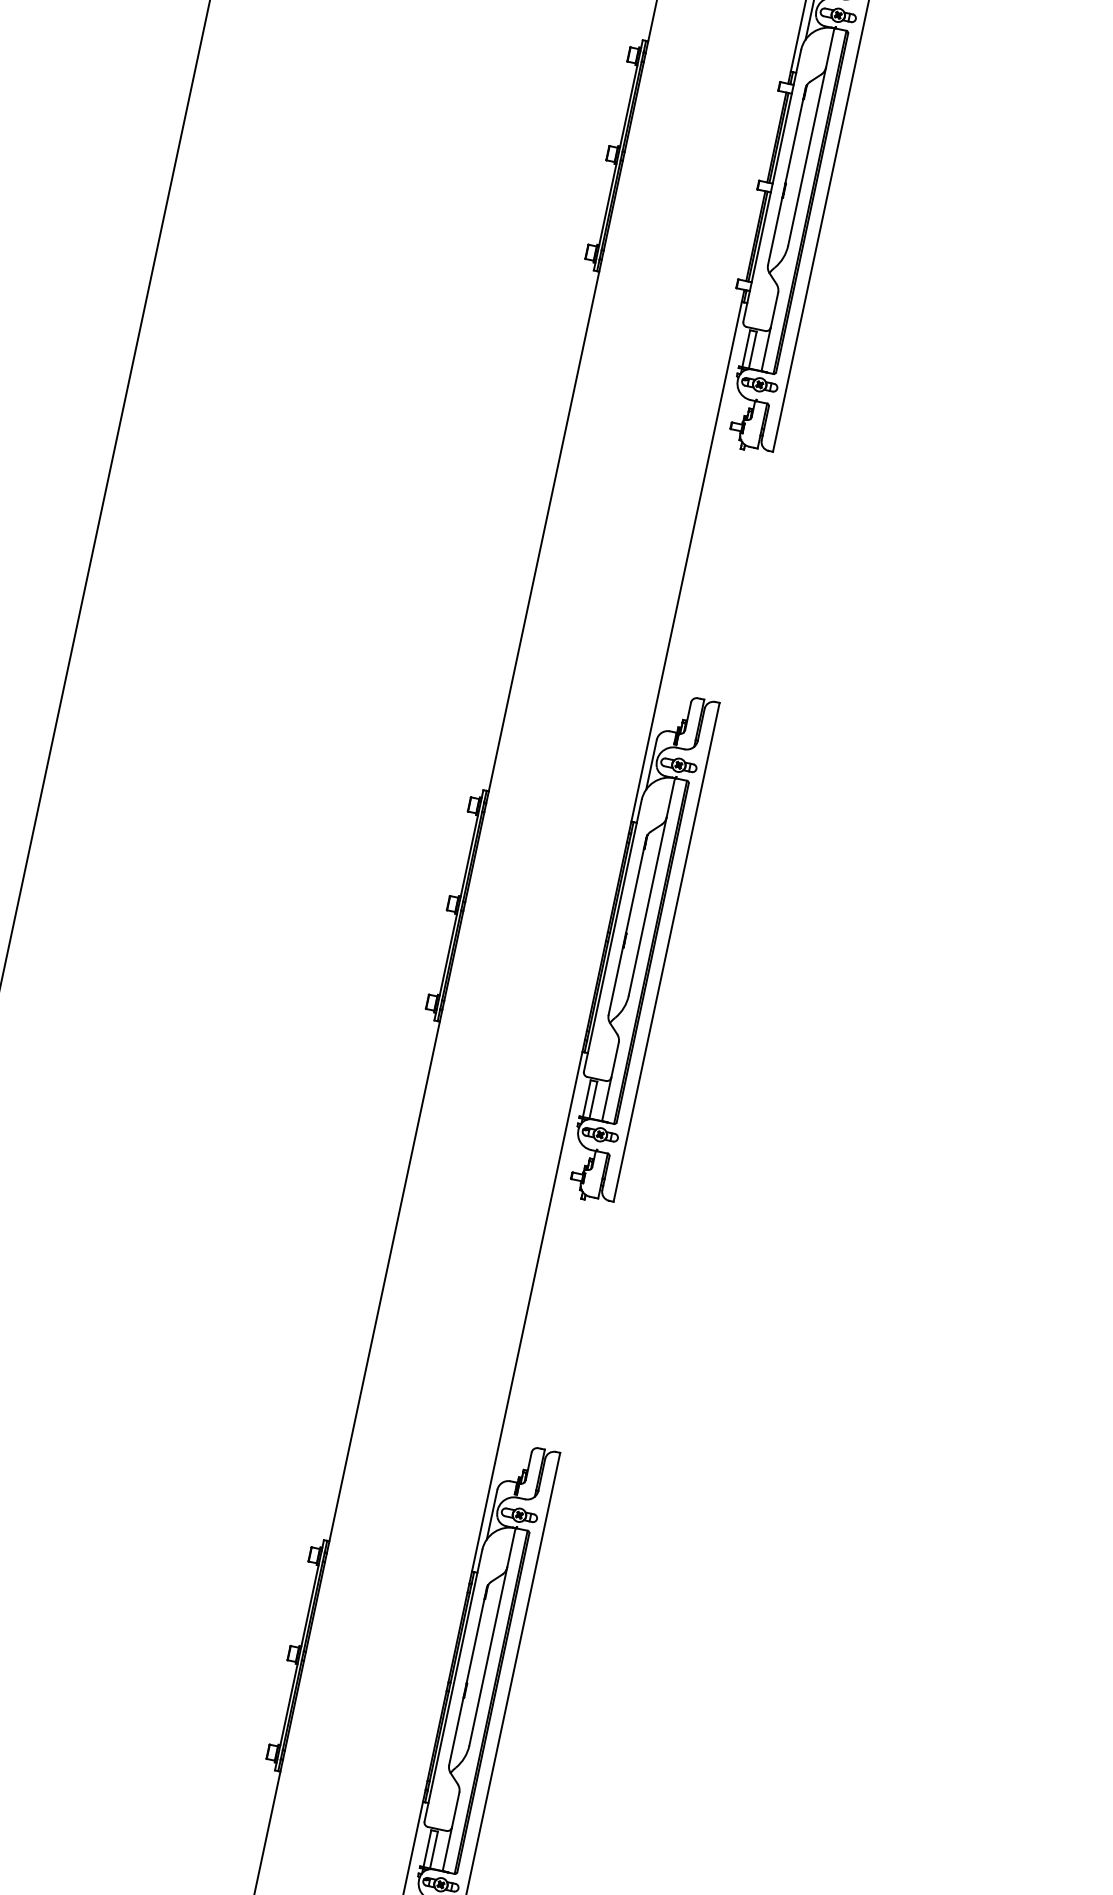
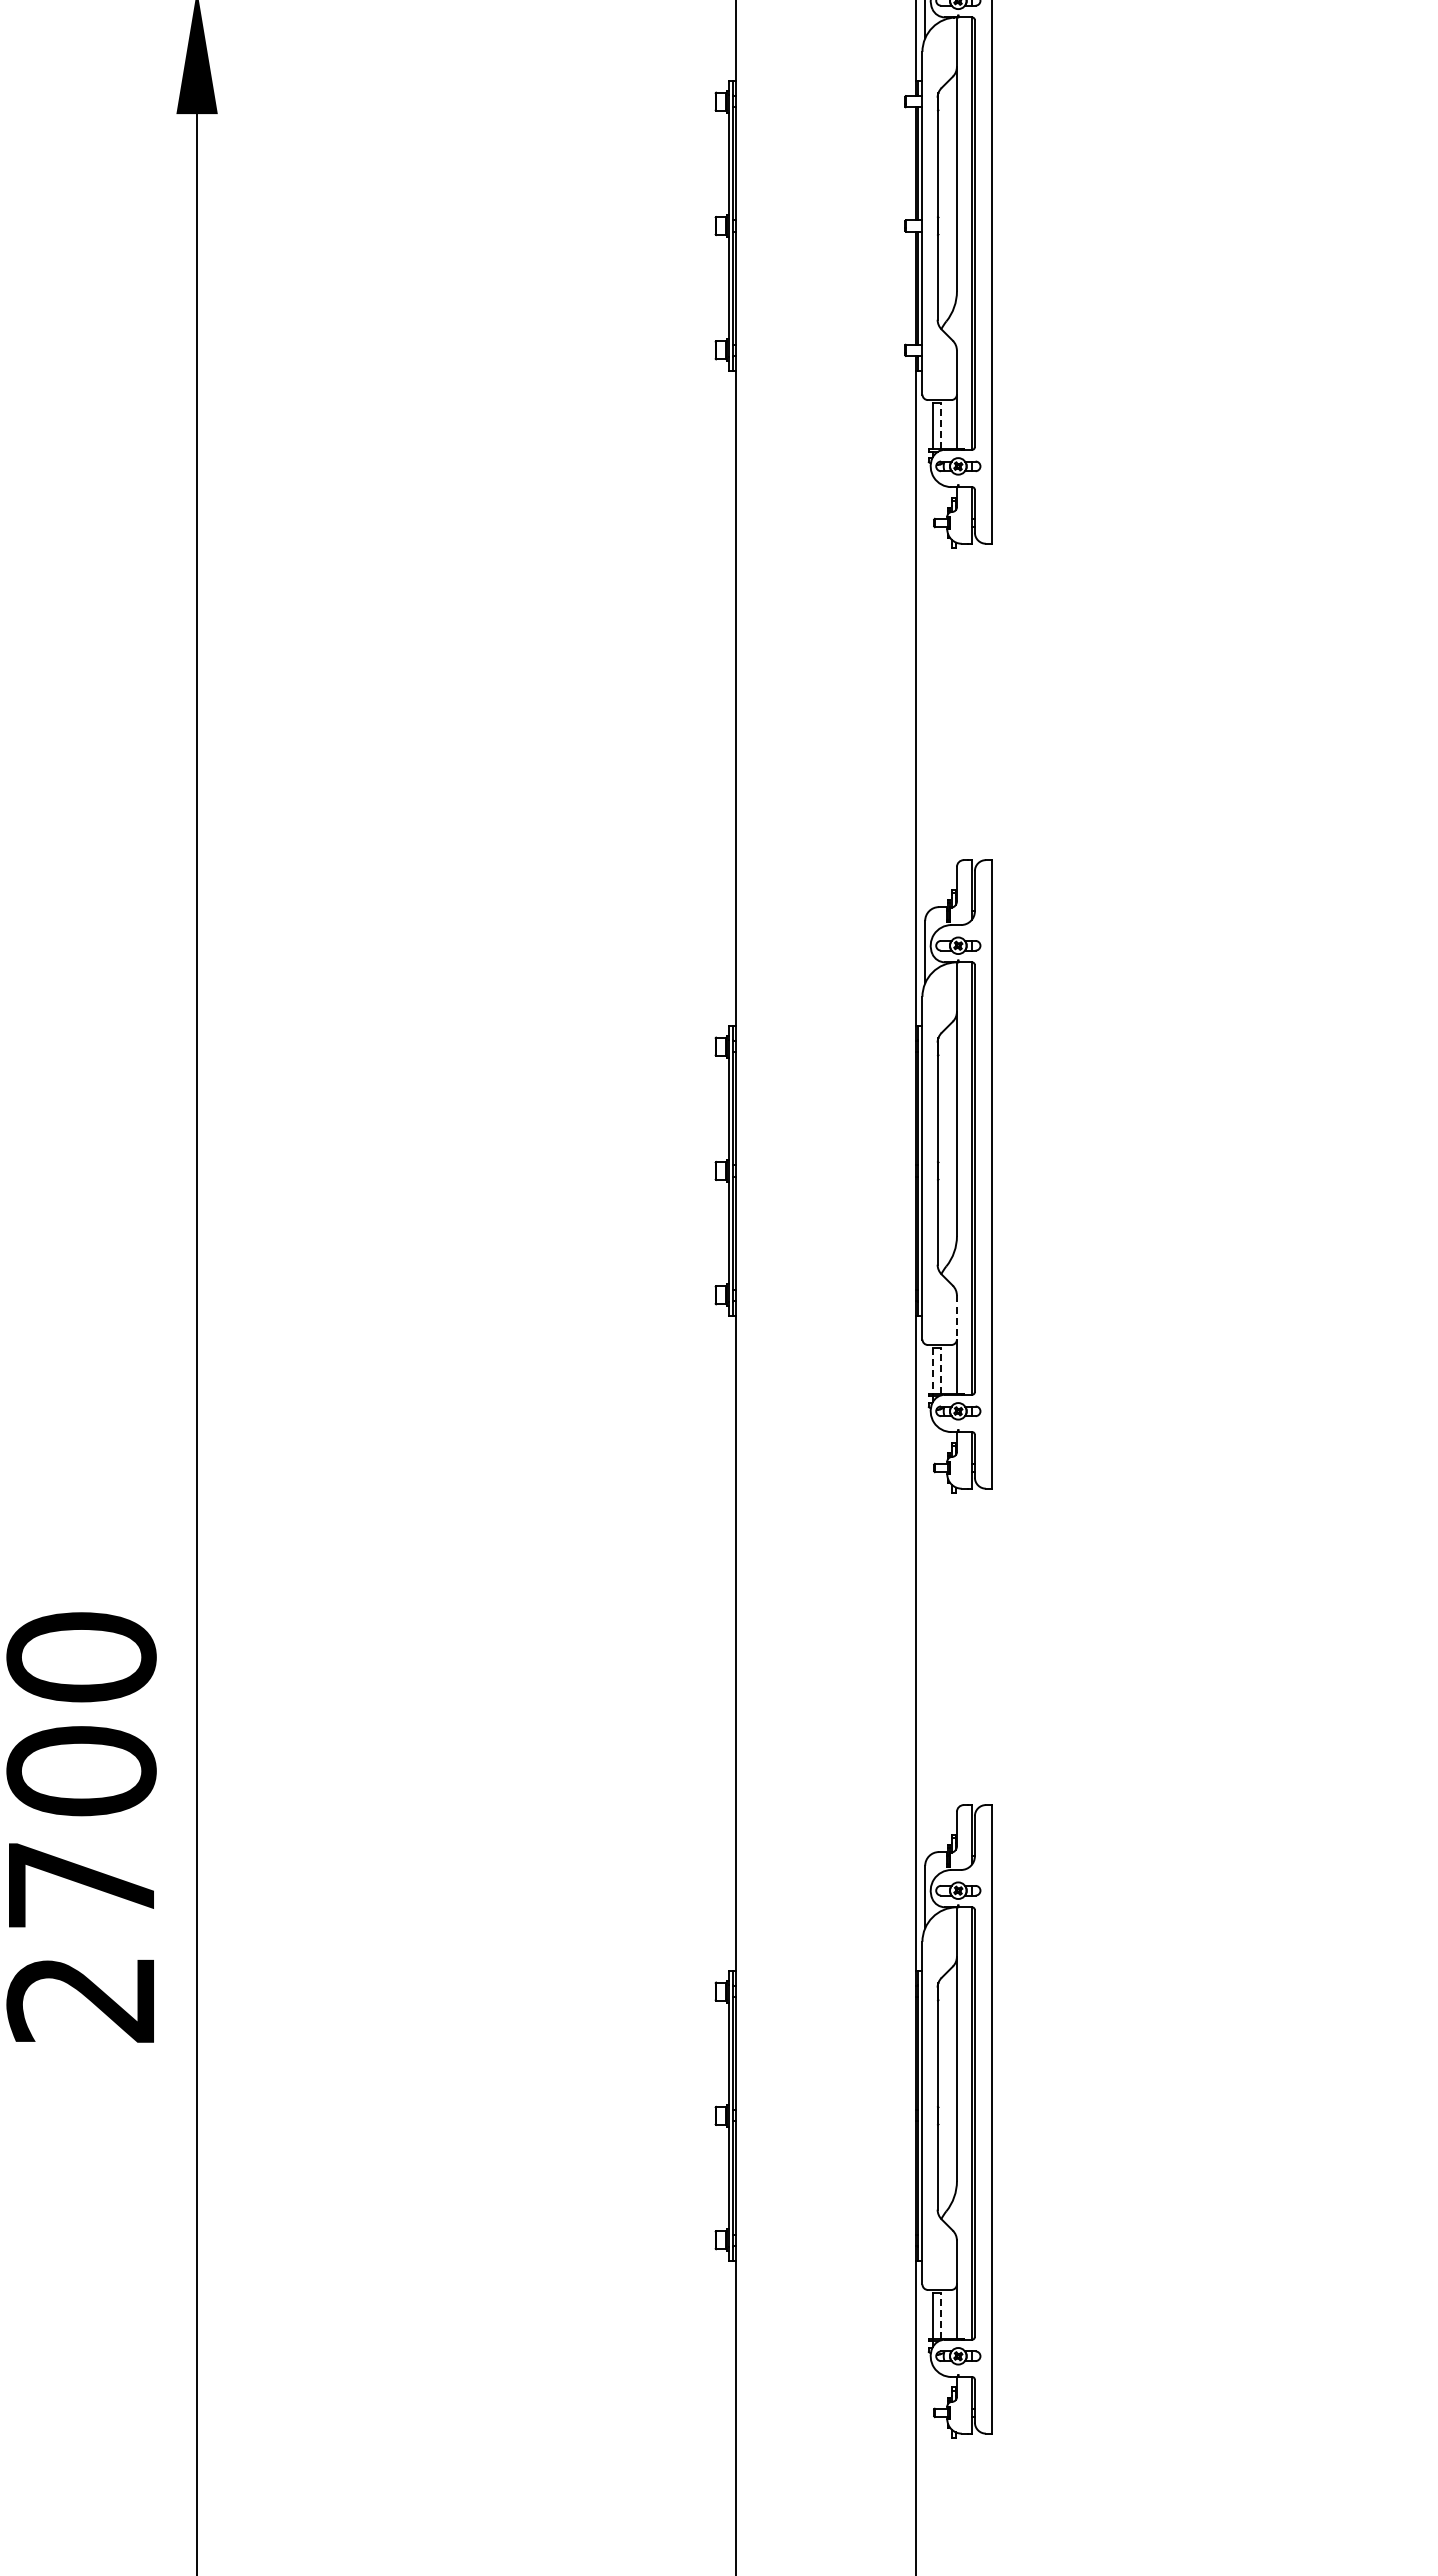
line: (753, 349) -> (941, 425), solid -> dashed
line: (614, 1060) -> (956, 1317), solid -> dashed
line: (586, 1098) -> (932, 1371), solid -> dashed
line: (593, 1099) -> (941, 1370), solid -> dashed
line: (434, 1849) -> (941, 2315), solid -> dashed

